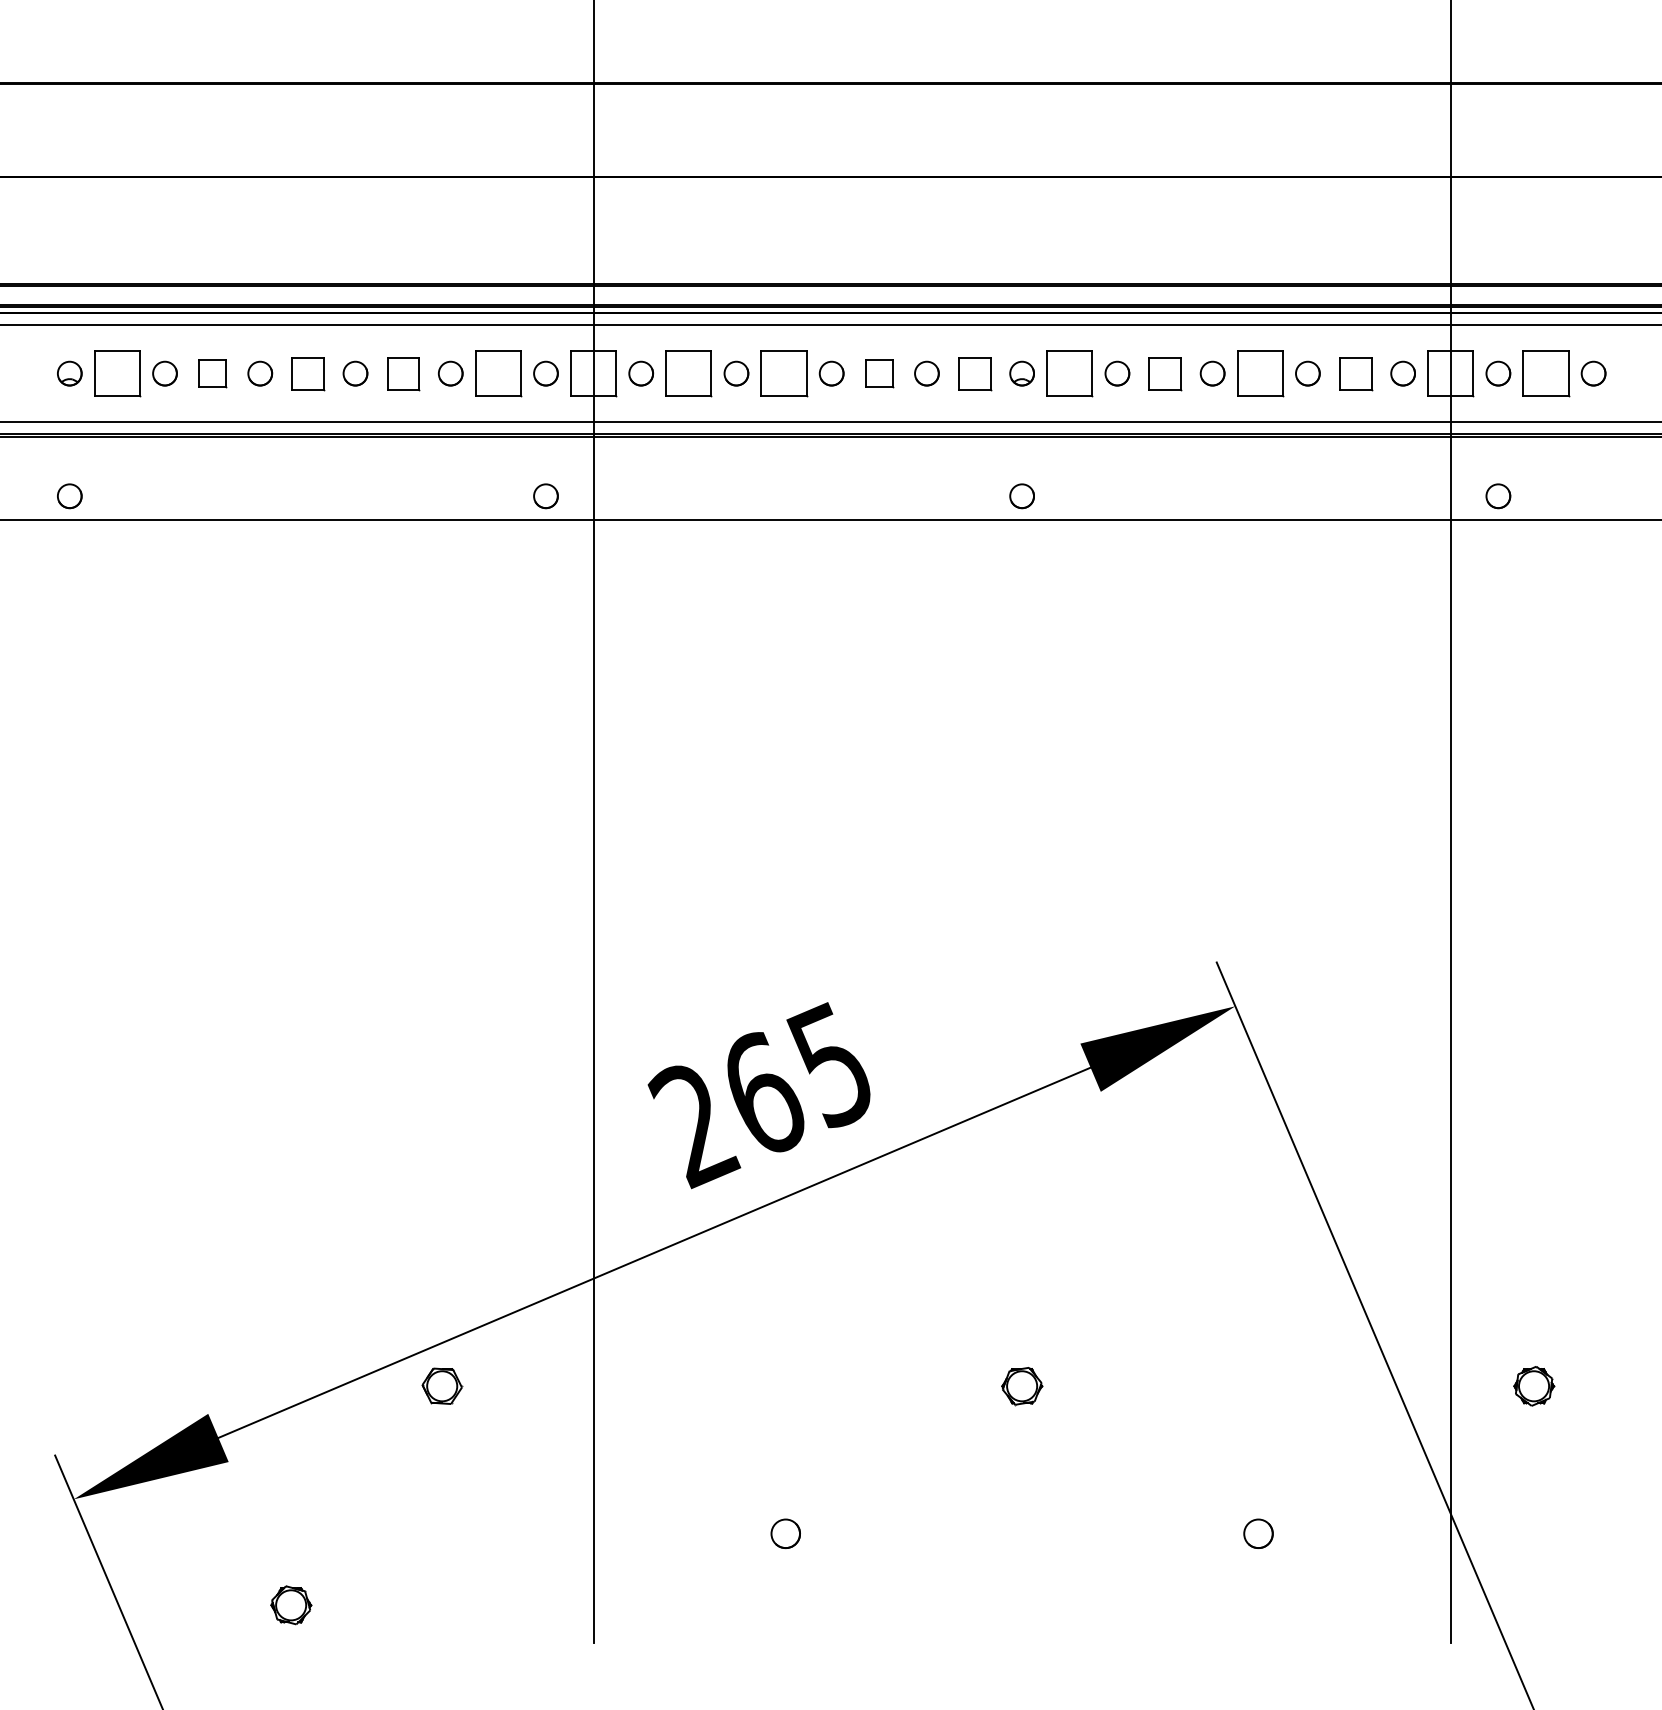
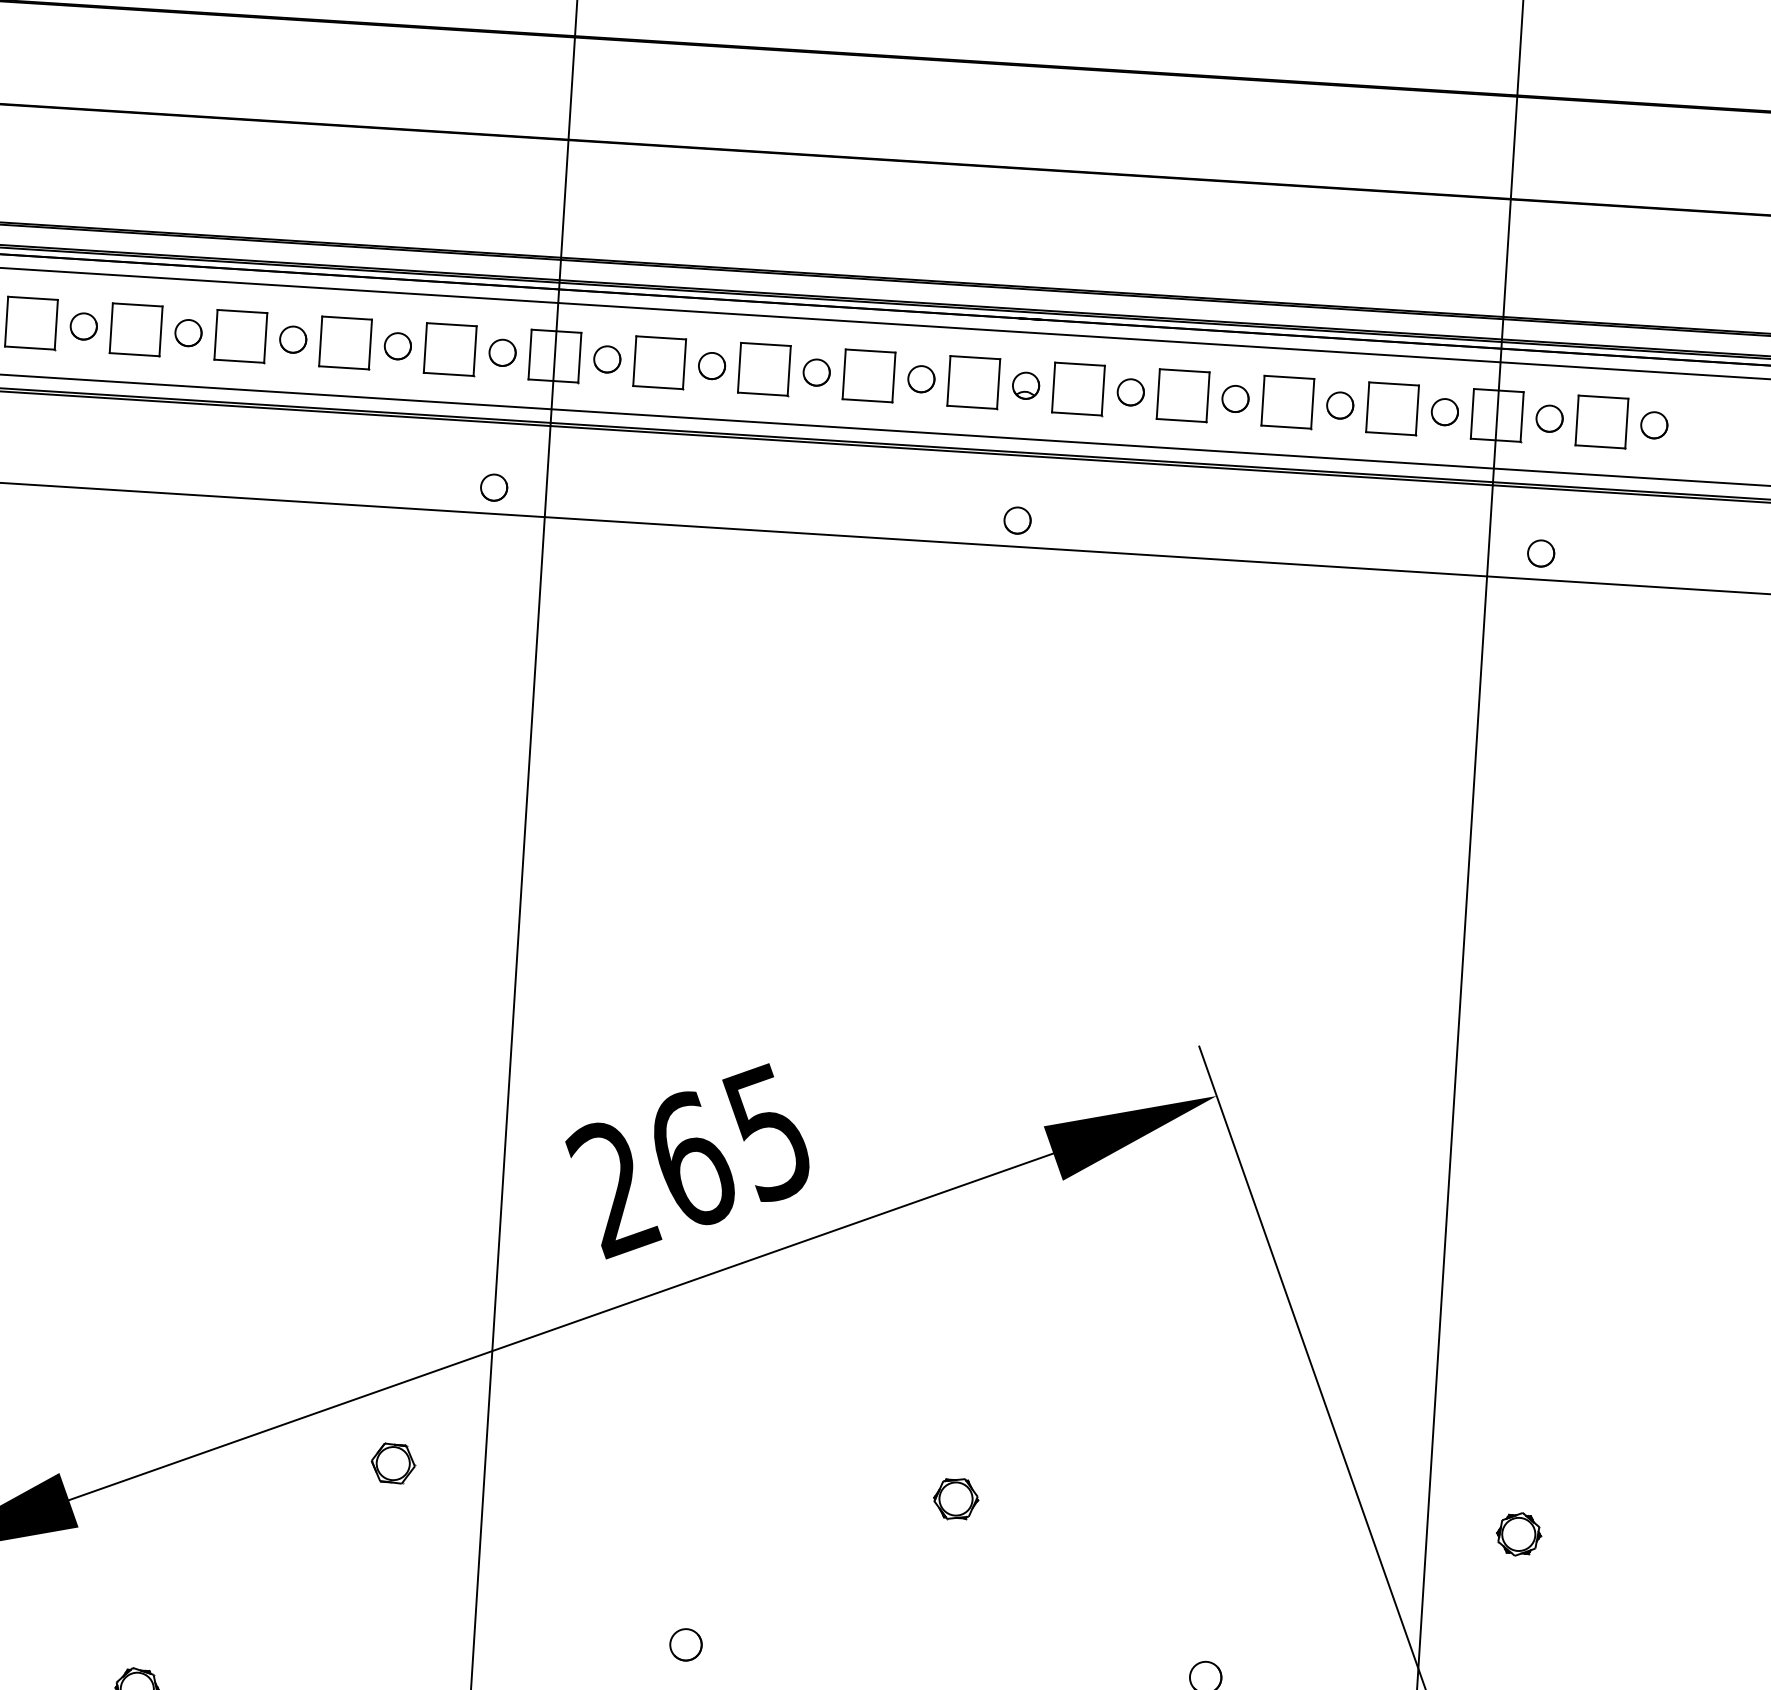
part: (212, 373) -> (136, 329), size x1.67
part: (307, 373) -> (240, 336), size x1.43
part: (403, 373) -> (346, 342), size x1.43
part: (879, 373) -> (869, 375), size x1.67
part: (974, 373) -> (973, 382), size x1.43
part: (1165, 373) -> (1183, 395), size x1.43
part: (1355, 373) -> (1392, 408), size x1.43
part: (442, 1385) -> (393, 1462), moved

